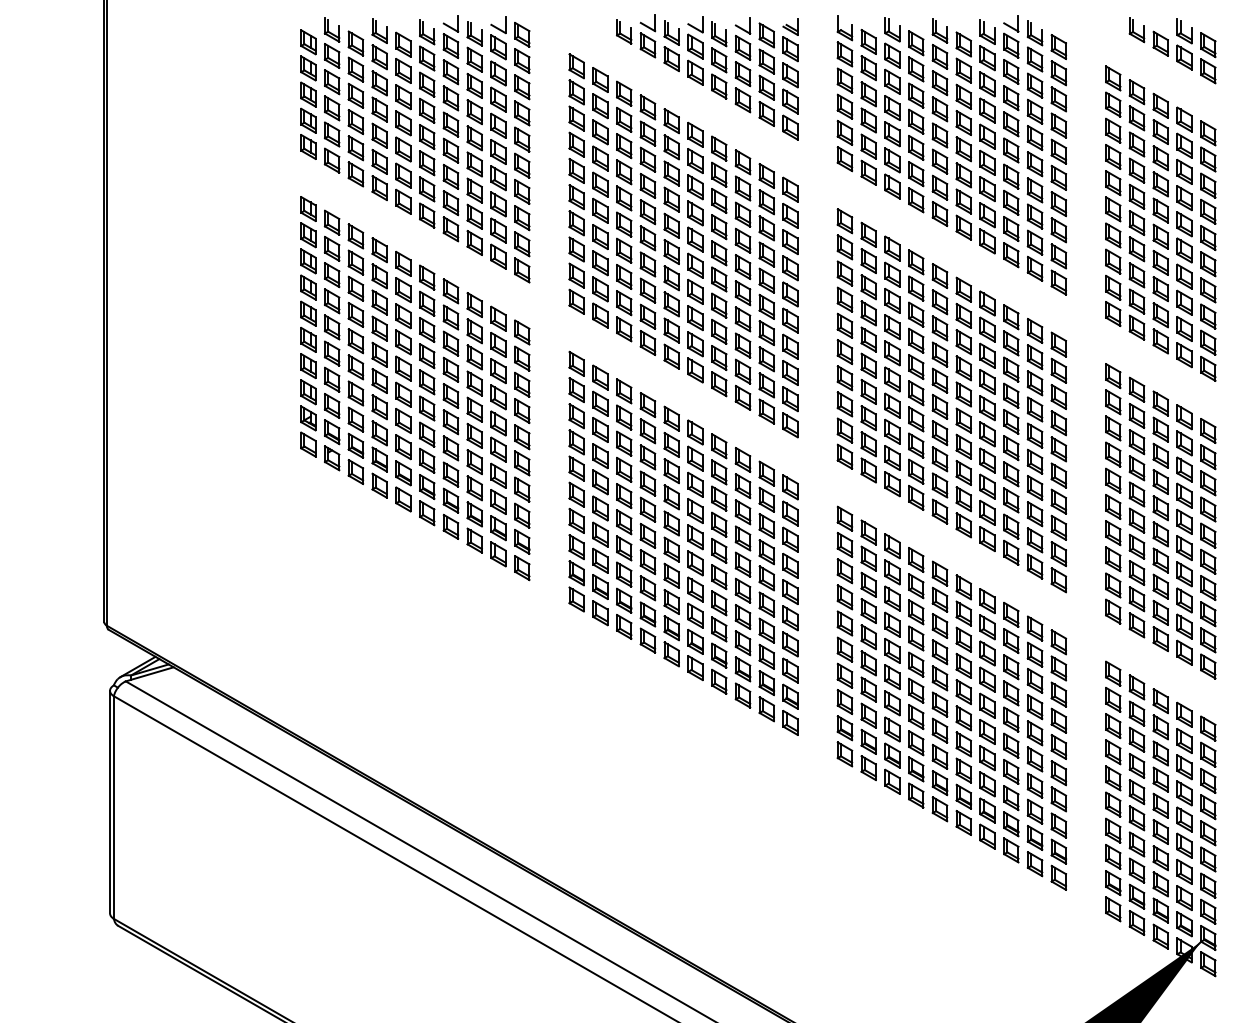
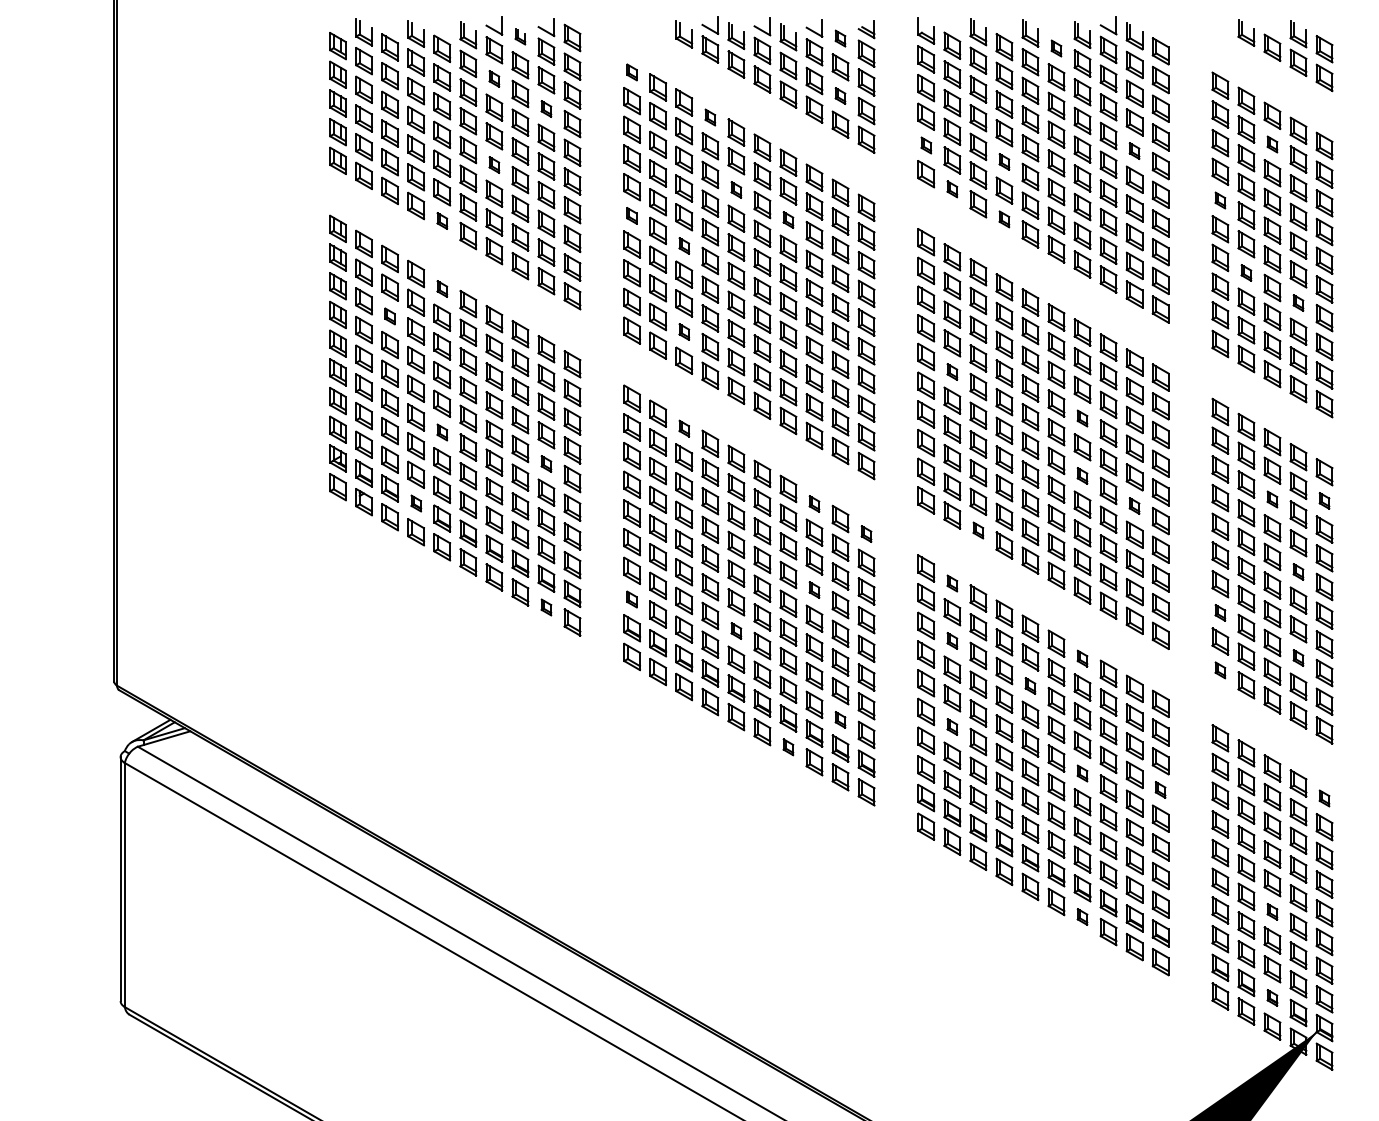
part: (474, 33) -> (520, 36), size x0.6
part: (766, 35) -> (840, 38), size x0.6
part: (963, 44) -> (1056, 48), size x0.6
part: (576, 66) -> (631, 72), size x0.6
part: (451, 71) -> (494, 78), size x0.6
part: (766, 87) -> (840, 95), size x0.6
part: (498, 99) -> (546, 108), size x0.6
part: (648, 107) -> (710, 117), size x0.6
part: (845, 132) -> (926, 145), size x0.6
part: (1160, 132) -> (1272, 144), size x0.6
part: (1034, 137) -> (1134, 150), size x0.6
part: (916, 147) -> (1004, 161), size x0.6
part: (451, 150) -> (494, 164), size x0.6
part: (671, 173) -> (736, 189), size x0.6
part: (868, 173) -> (952, 189), size x0.6
part: (1113, 183) -> (1220, 200), size x0.6
part: (576, 196) -> (631, 215), size x0.6
part: (719, 200) -> (788, 219), size x0.6
part: (916, 200) -> (1004, 219), size x0.6
part: (403, 201) -> (442, 220), size x0.6
part: (624, 224) -> (684, 245), size x0.6
part: (1137, 248) -> (1246, 272), size x0.6
part: (403, 263) -> (442, 288), size x0.6
part: (1184, 276) -> (1298, 302), size x0.6
part: (355, 288) -> (389, 316), size x0.6
part: (624, 302) -> (684, 331), size x0.6
part: (868, 339) -> (952, 371), size x0.6
part: (987, 381) -> (1082, 418), size x0.6
part: (624, 391) -> (684, 428), size x0.6
part: (403, 394) -> (442, 432), size x0.6
part: (498, 423) -> (546, 463), size x0.6
part: (987, 433) -> (1082, 475), size x0.6
part: (1160, 455) -> (1272, 499), size x0.6
part: (1208, 456) -> (1324, 500), size x0.6
part: (379, 459) -> (416, 503), size x0.6
part: (743, 459) -> (814, 503), size x0.6
part: (1034, 461) -> (1134, 505), size x0.6
part: (892, 484) -> (978, 530), size x0.6
part: (790, 486) -> (866, 533), size x0.6
part: (1184, 521) -> (1298, 571), size x0.6
part: (868, 532) -> (952, 583), size x0.6
part: (743, 537) -> (814, 589), size x0.6
part: (576, 547) -> (631, 599), size x0.6
part: (498, 554) -> (546, 607), size x0.6
part: (1113, 558) -> (1220, 612), size x0.6
part: (671, 575) -> (736, 630), size x0.6
part: (868, 584) -> (952, 640), size x0.6
part: (1184, 599) -> (1298, 657), size x0.6
part: (987, 600) -> (1082, 658), size x0.6
part: (1113, 611) -> (1220, 670), size x0.6
part: (940, 625) -> (1030, 685), size x0.6
part: (766, 656) -> (840, 719), size x0.6
part: (868, 662) -> (952, 726), size x0.6
part: (719, 682) -> (788, 747), size x0.6
part: (987, 705) -> (1082, 773), size x0.6
part: (1058, 720) -> (1160, 789), size x0.6
part: (1208, 728) -> (1324, 798), size x0.6
part: (1160, 831) -> (1272, 911), size x0.6
part: (987, 836) -> (1082, 916), size x0.6
part: (1160, 910) -> (1272, 997), size x0.6

